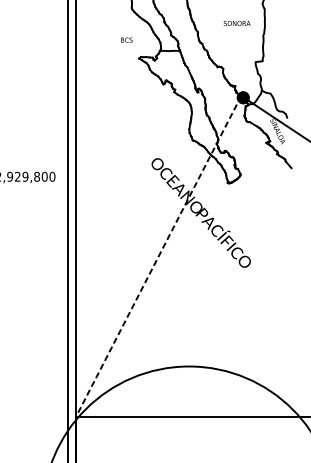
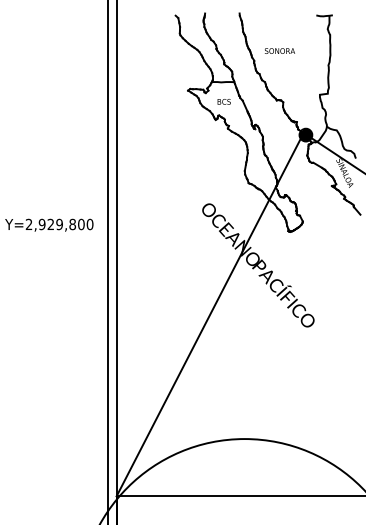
text: (236, 22) -> (279, 50), moved
text: (126, 39) -> (223, 101), moved
line: (158, 257) -> (209, 315), dashed -> solid

